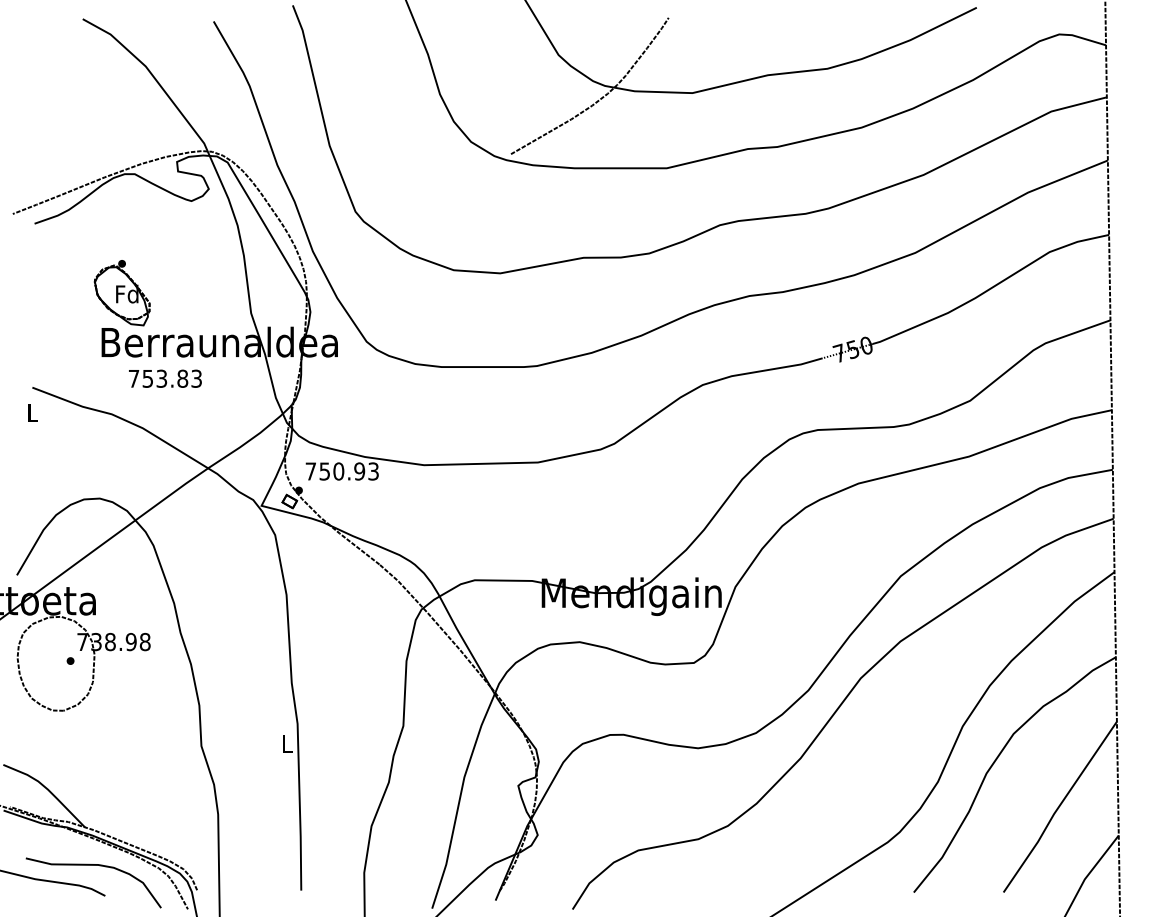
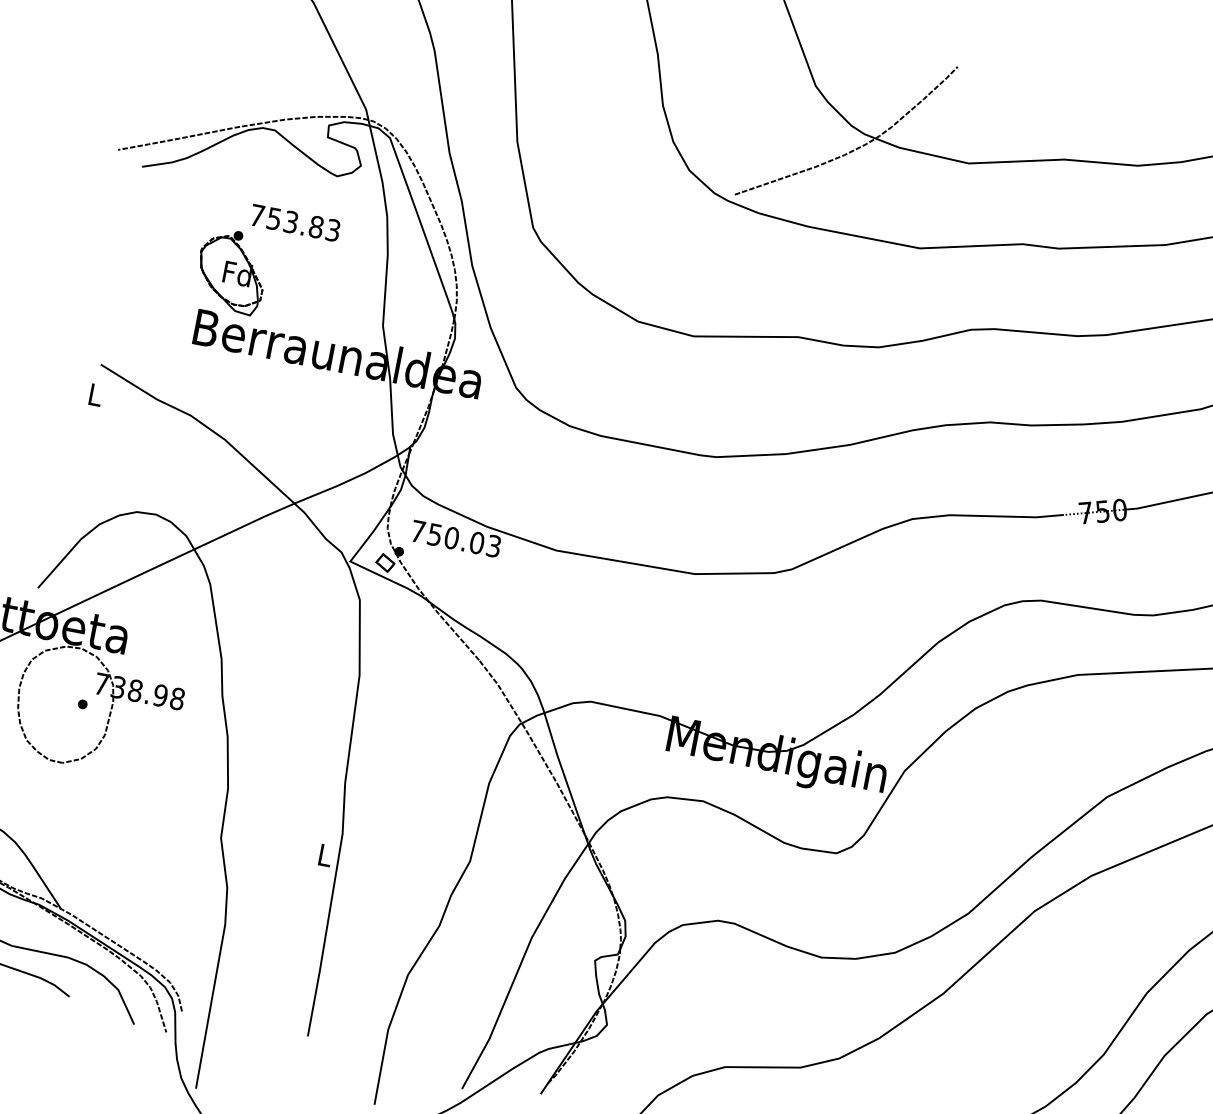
text: (165, 378) -> (295, 222), moved
text: (359, 471) -> (476, 542), 750.93 -> 750.03

